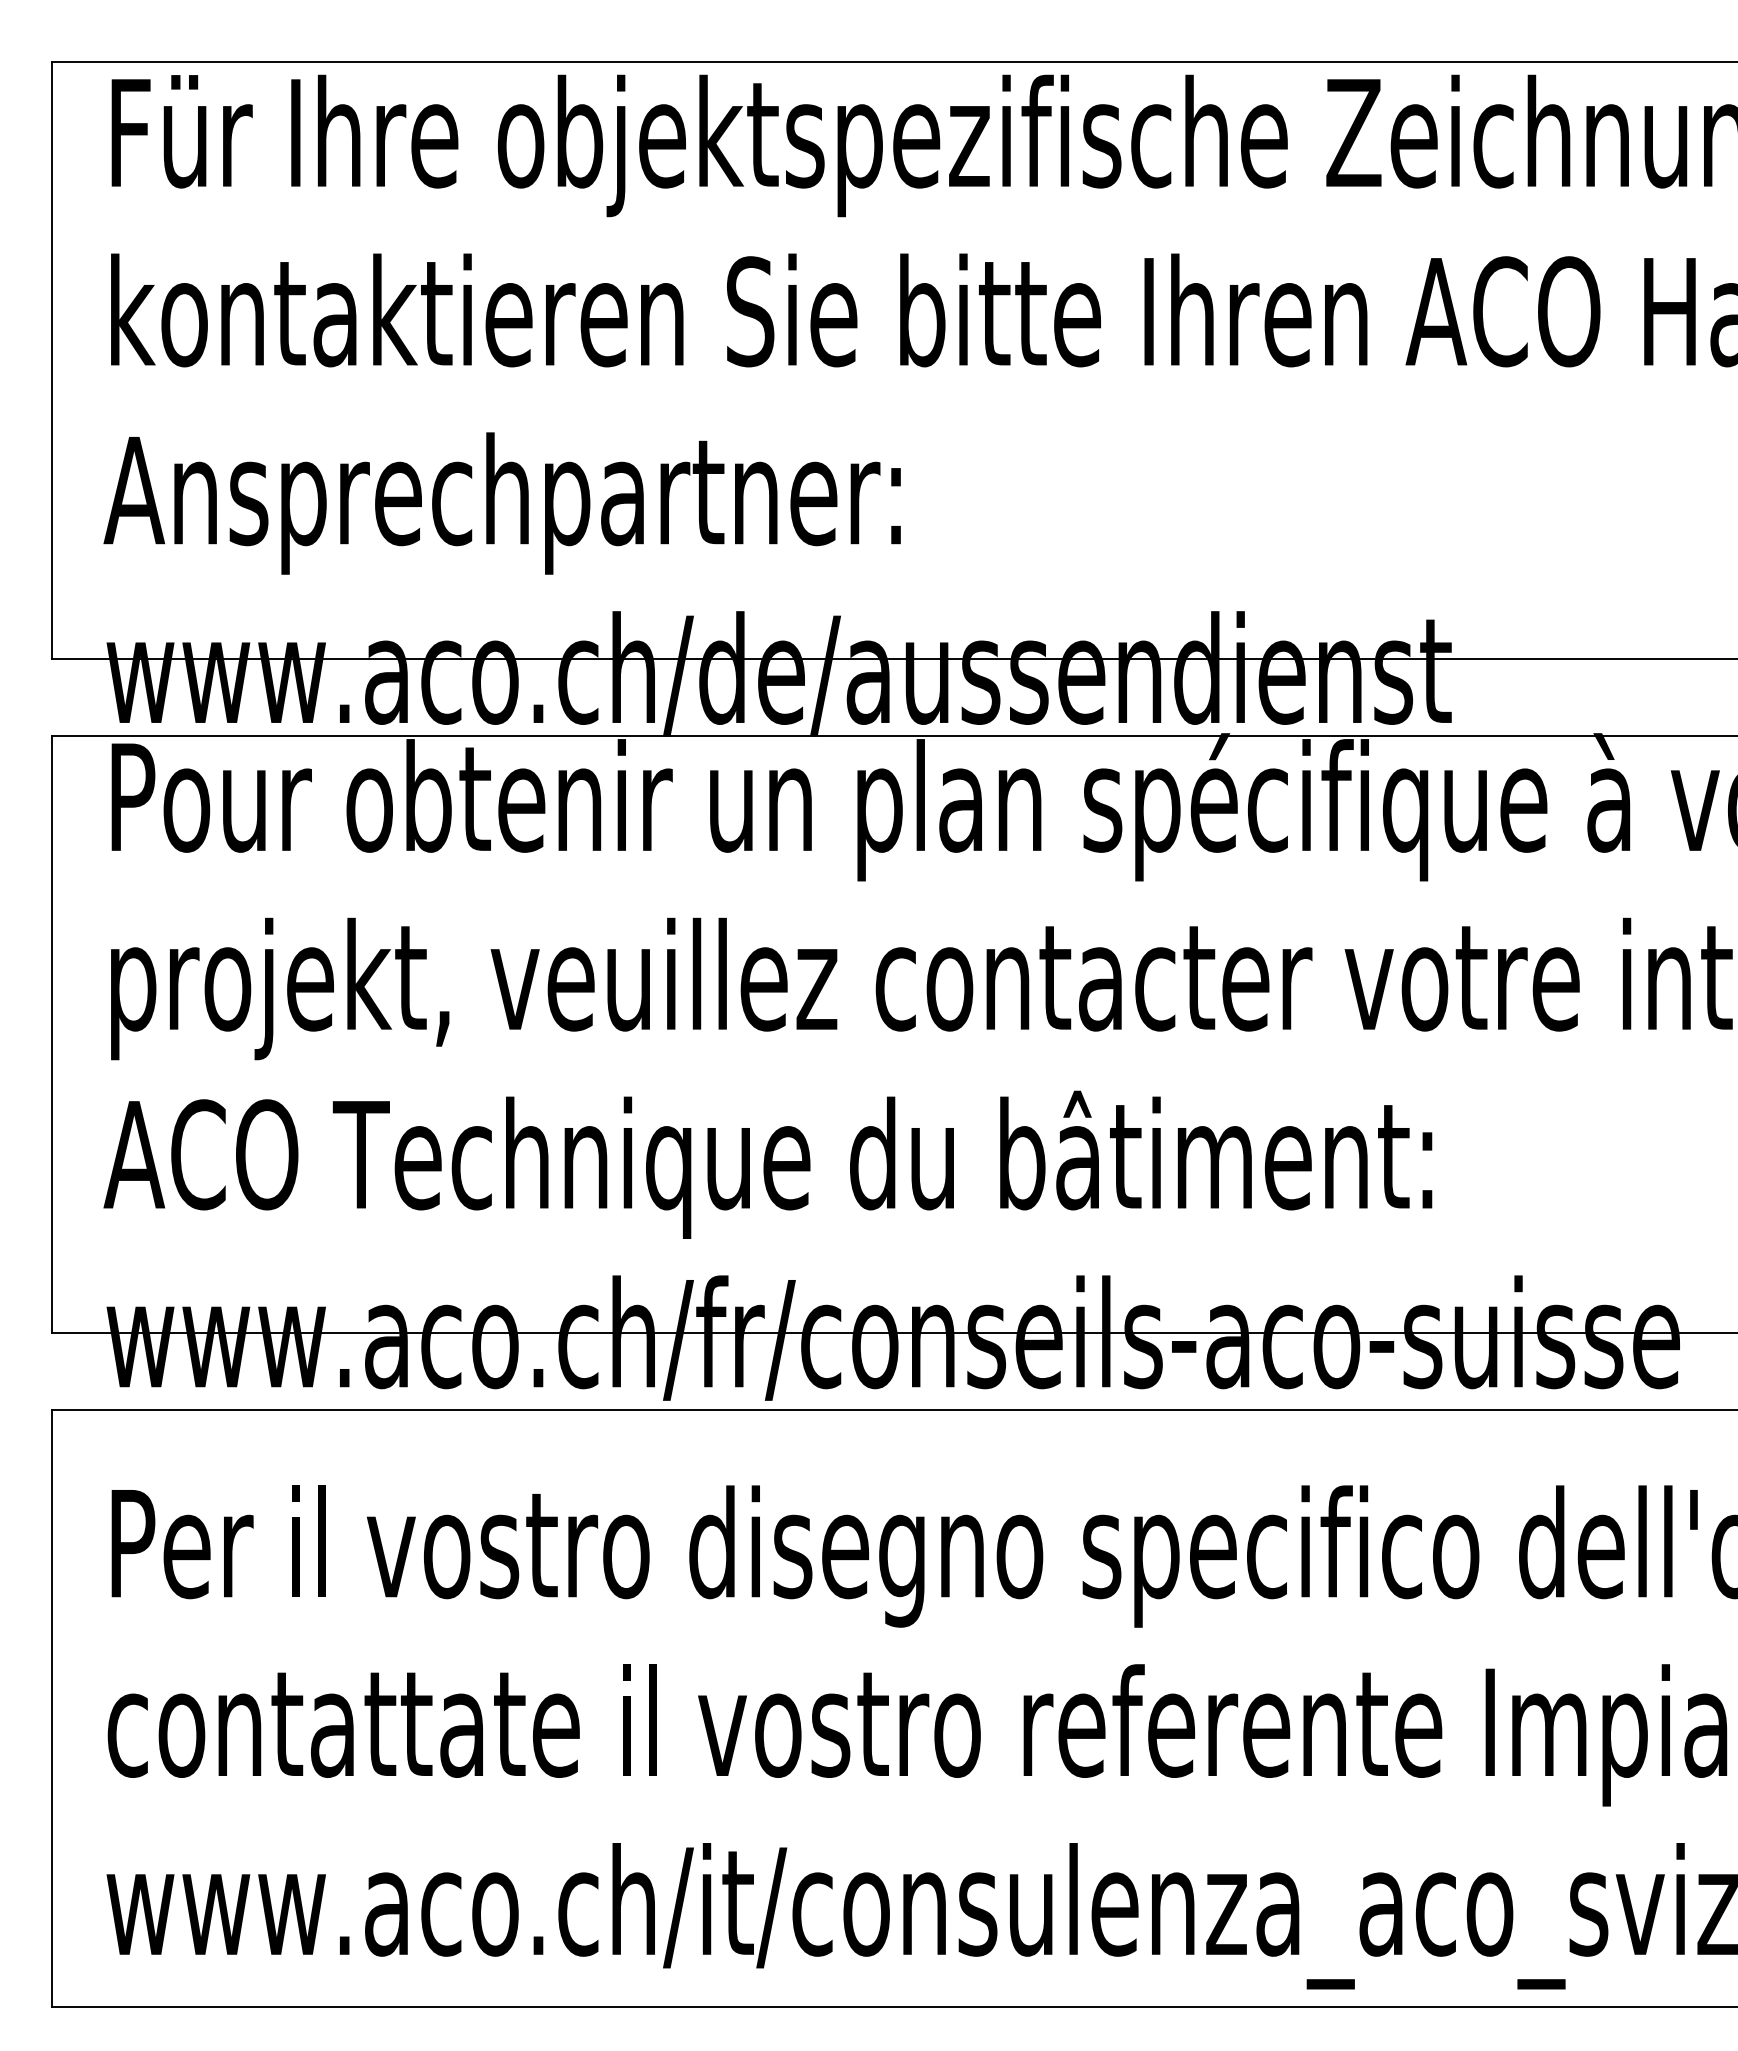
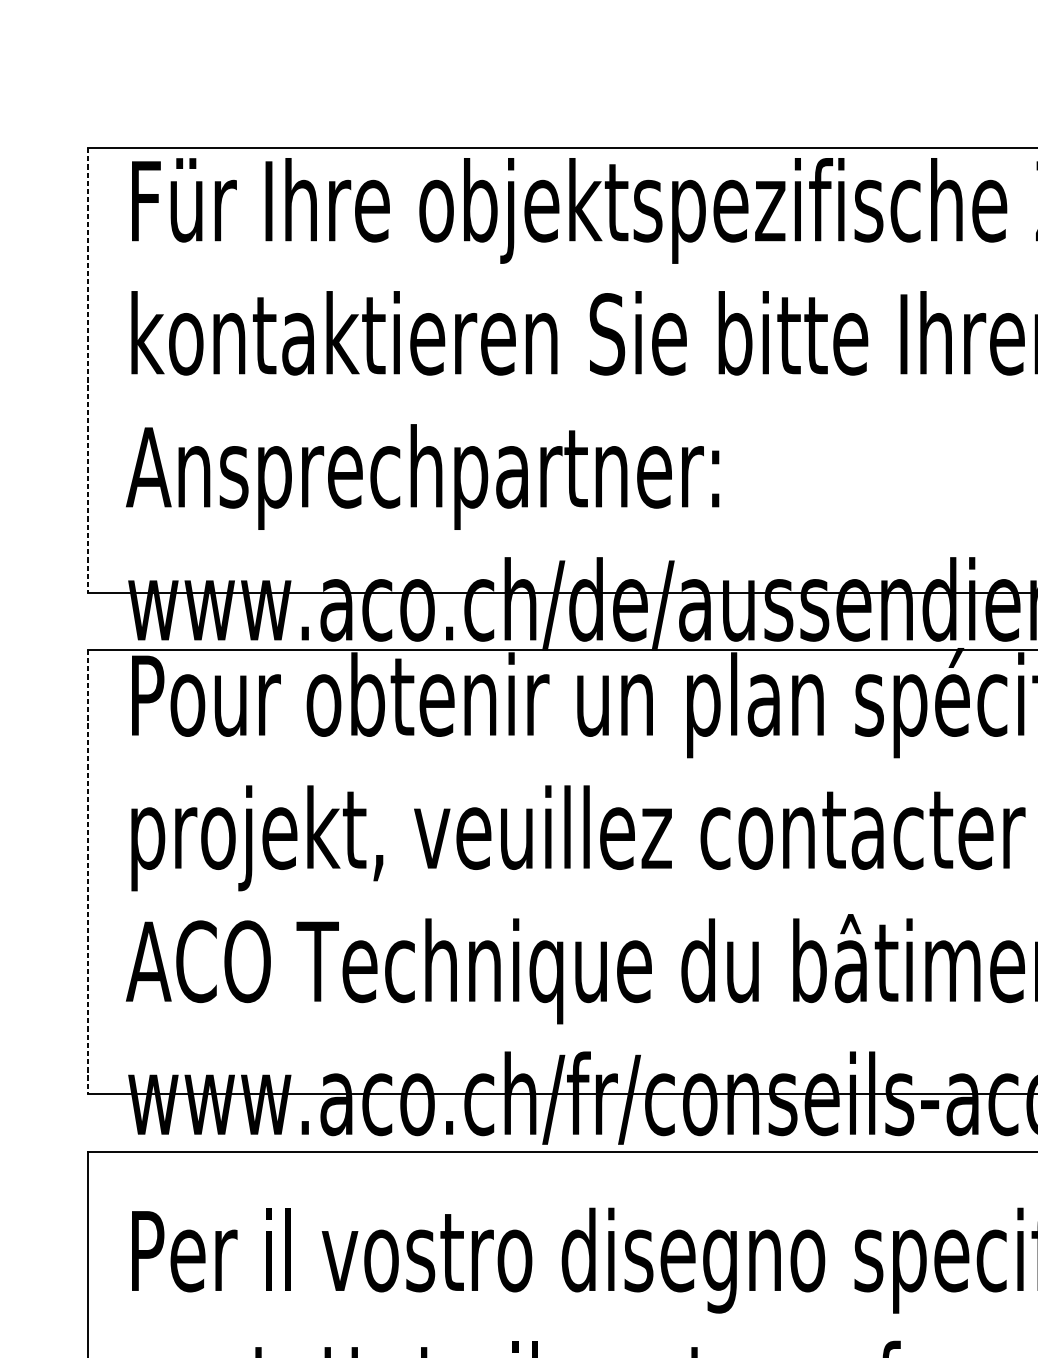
line: (52, 360) -> (87, 370), solid -> dashed
line: (52, 1034) -> (87, 872), solid -> dashed

